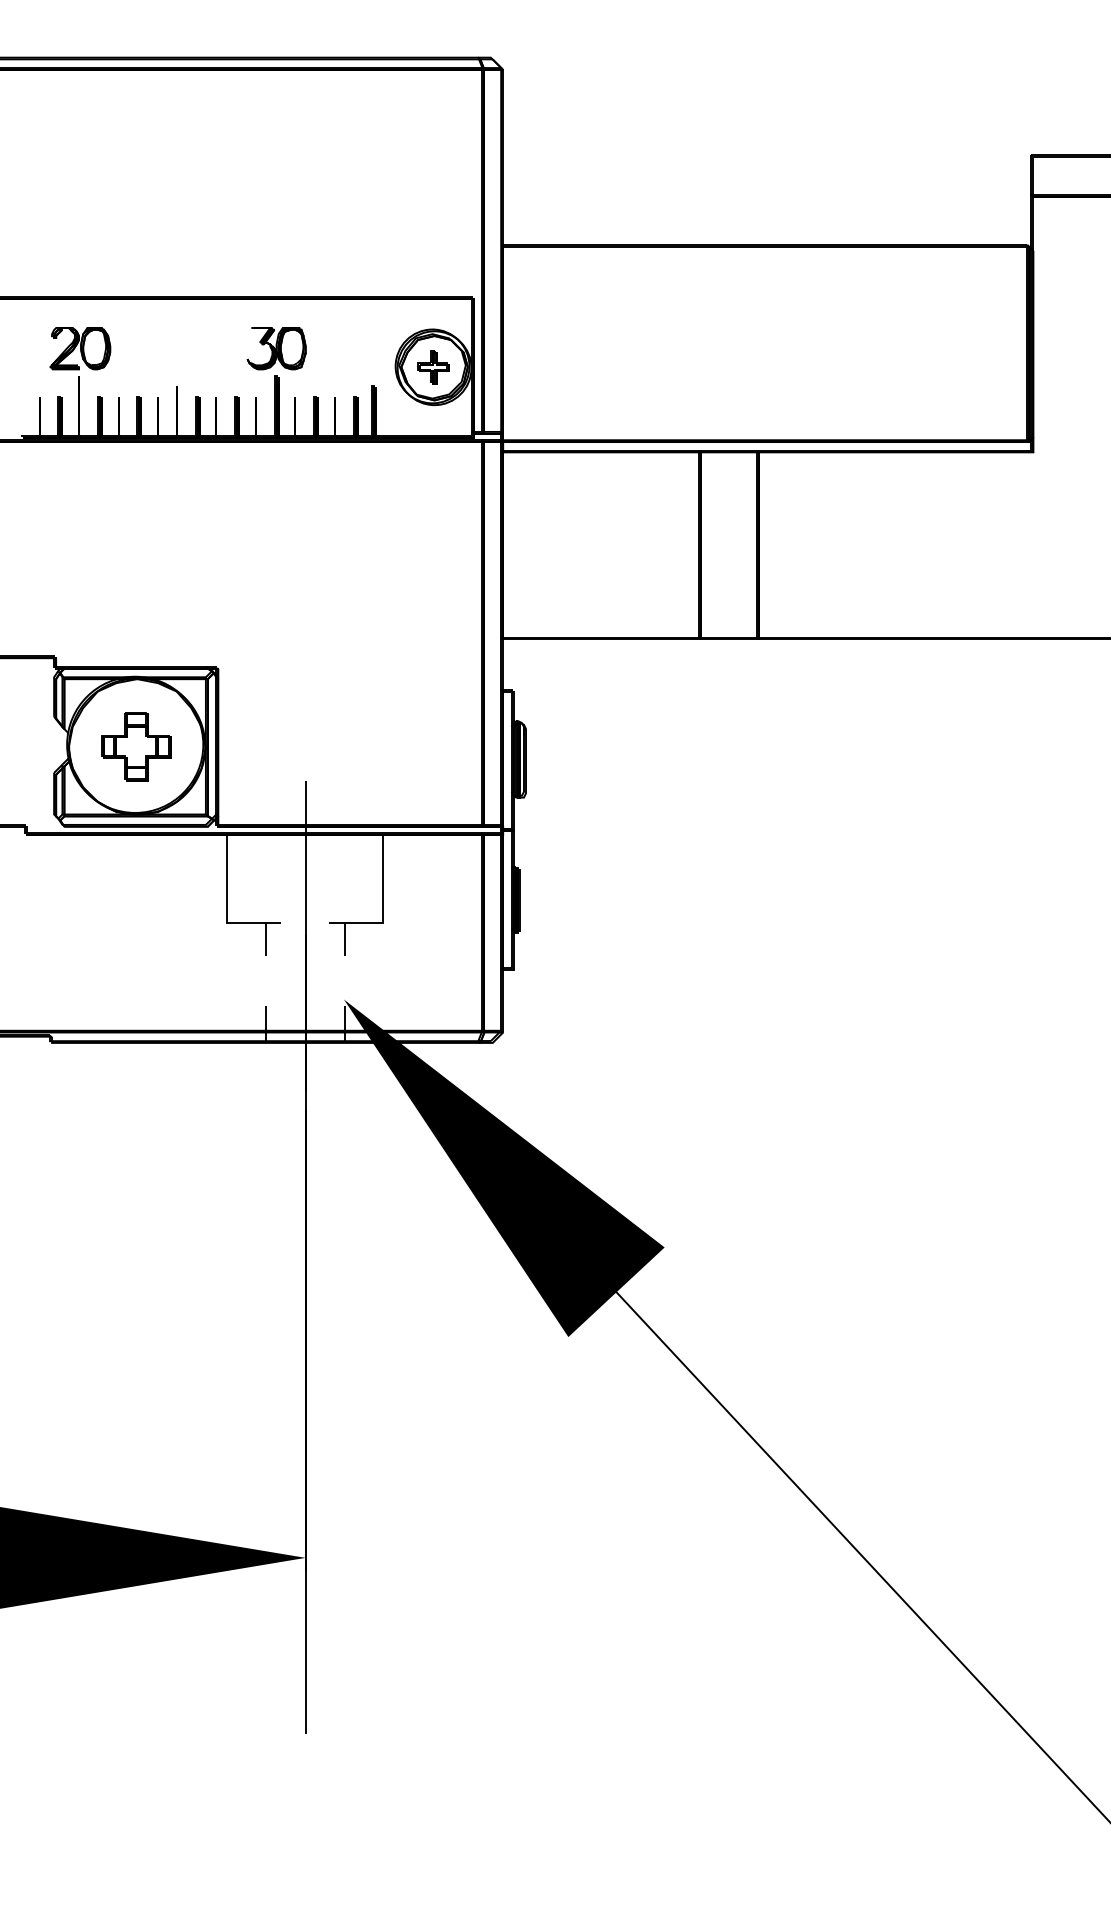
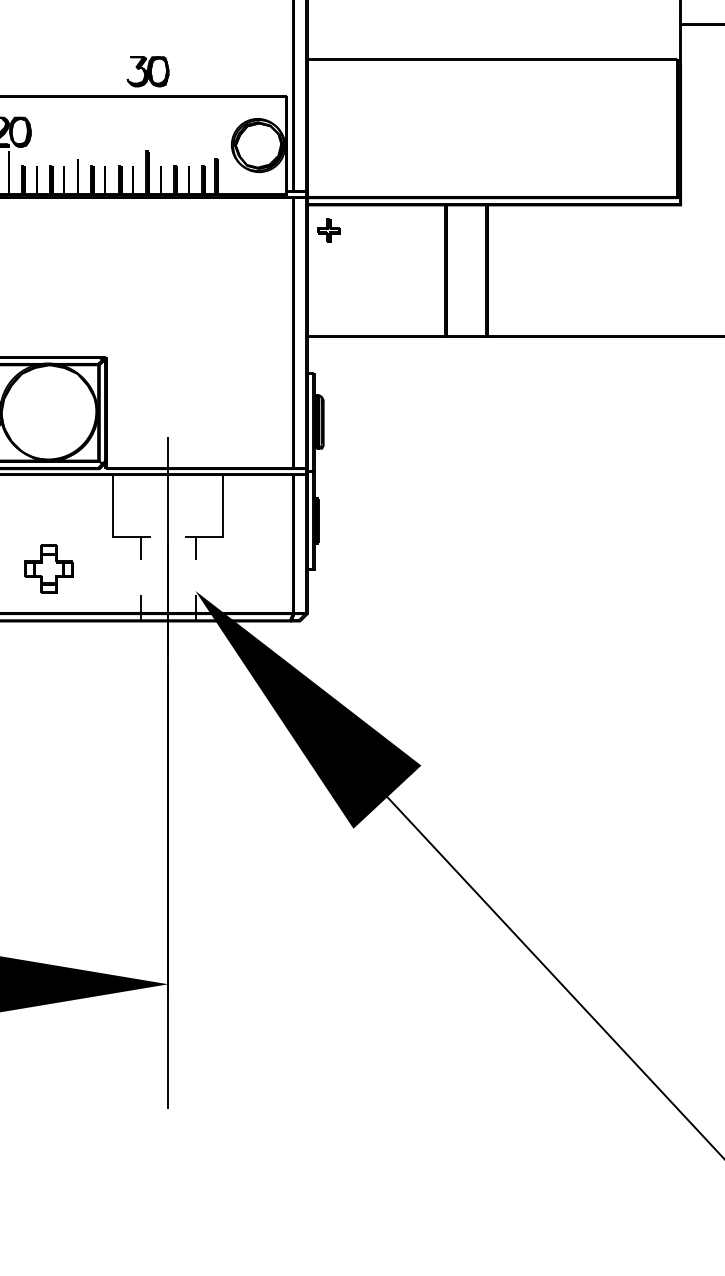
part: (276, 348) -> (147, 71), moved
part: (433, 367) -> (328, 230), moved
part: (136, 746) -> (49, 569), moved

